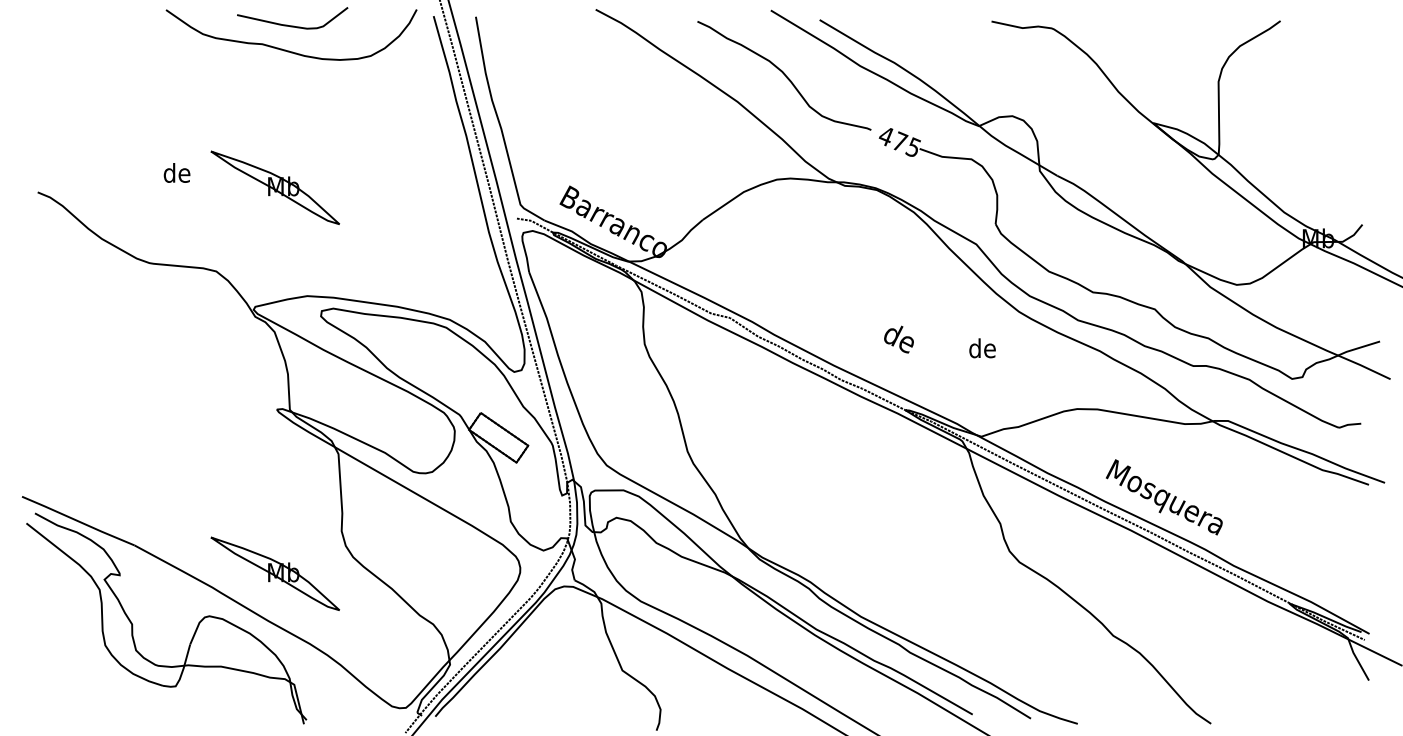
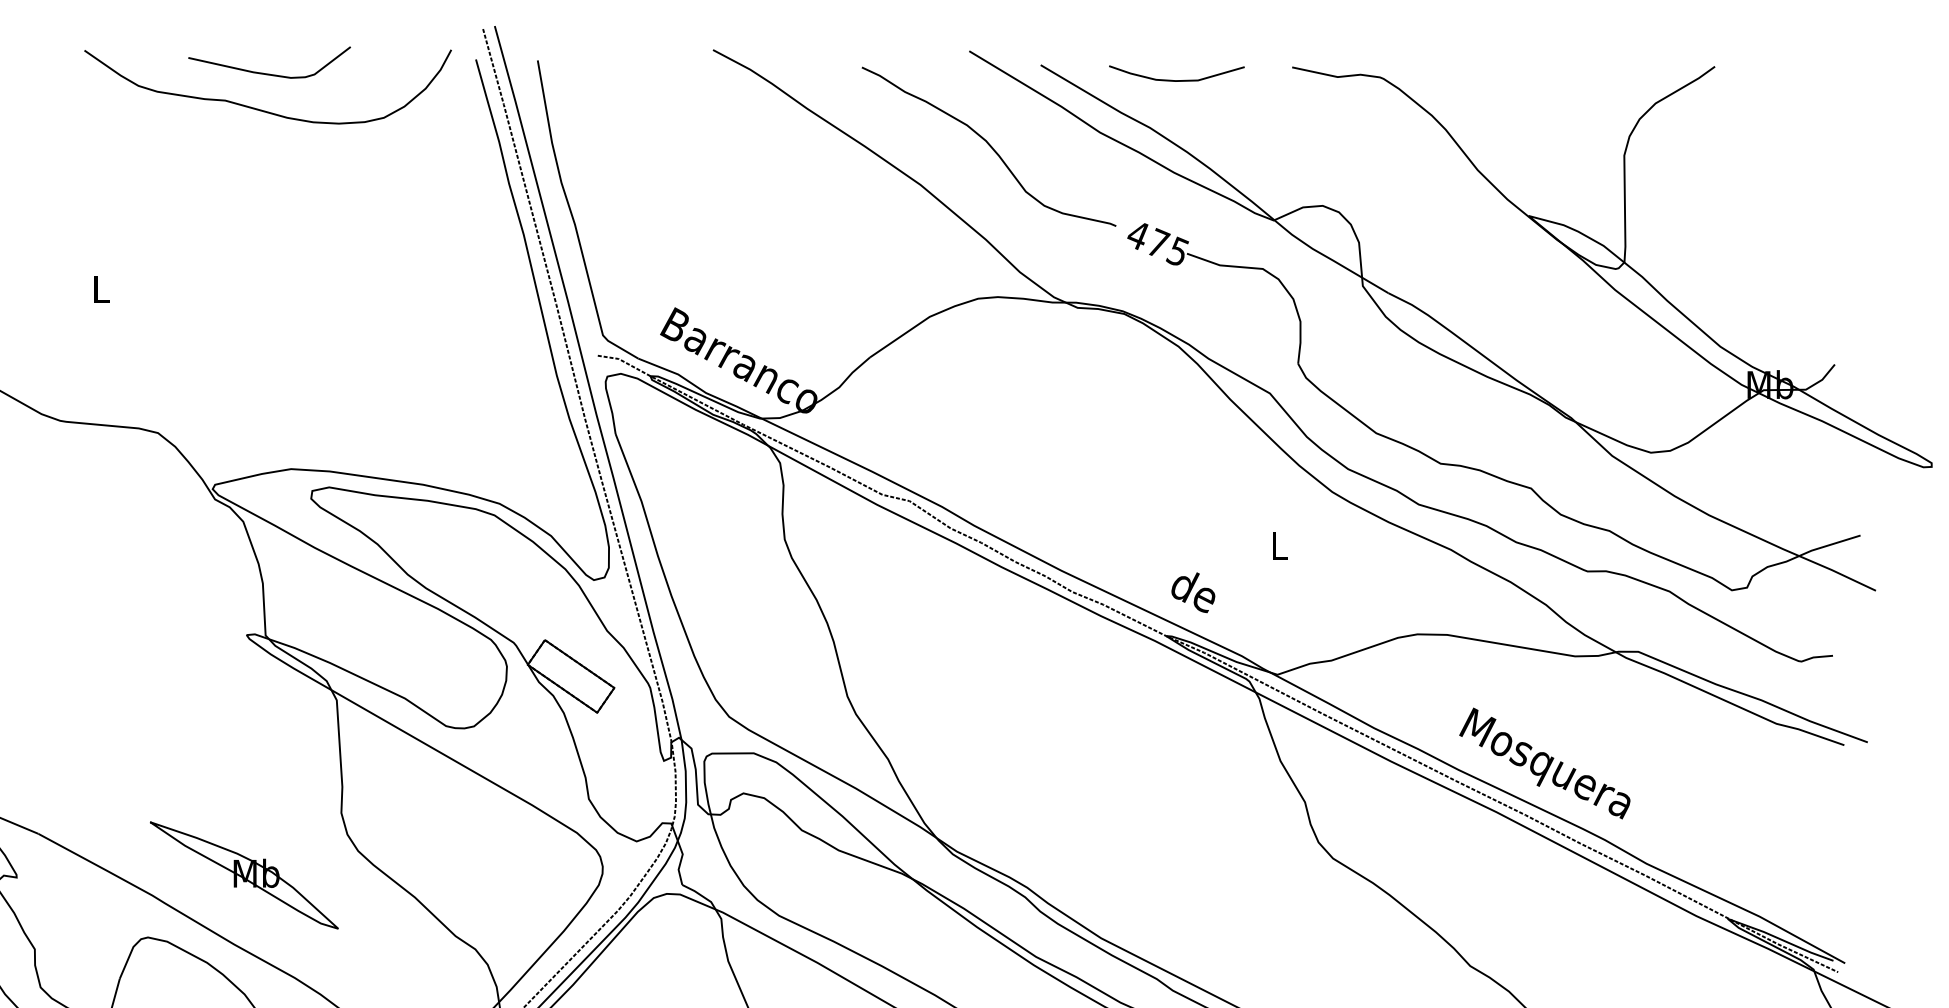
curve: (913, 29) -> (1177, 79), added
text: (176, 172) -> (99, 288), de -> L
part: (274, 187) -> (243, 310), removed
text: (898, 339) -> (1192, 592), moved
text: (982, 348) -> (1278, 545), de -> L

